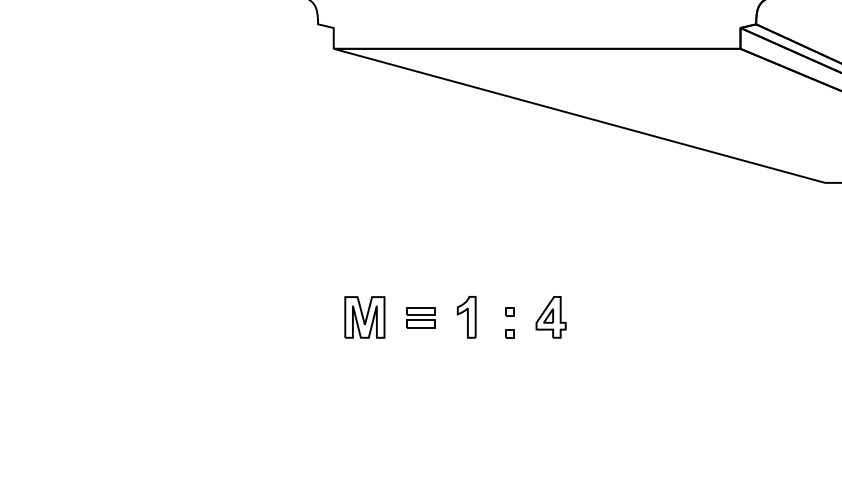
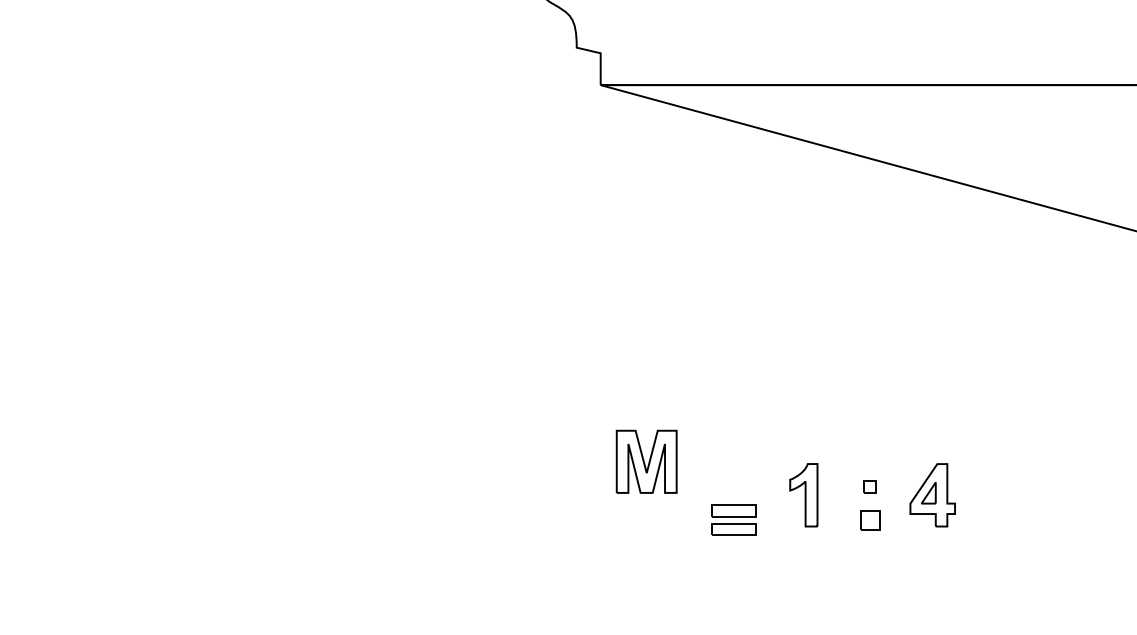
part: (364, 317) -> (646, 461), moved
part: (420, 317) -> (733, 519), moved
part: (509, 333) -> (869, 519), size x1.6

